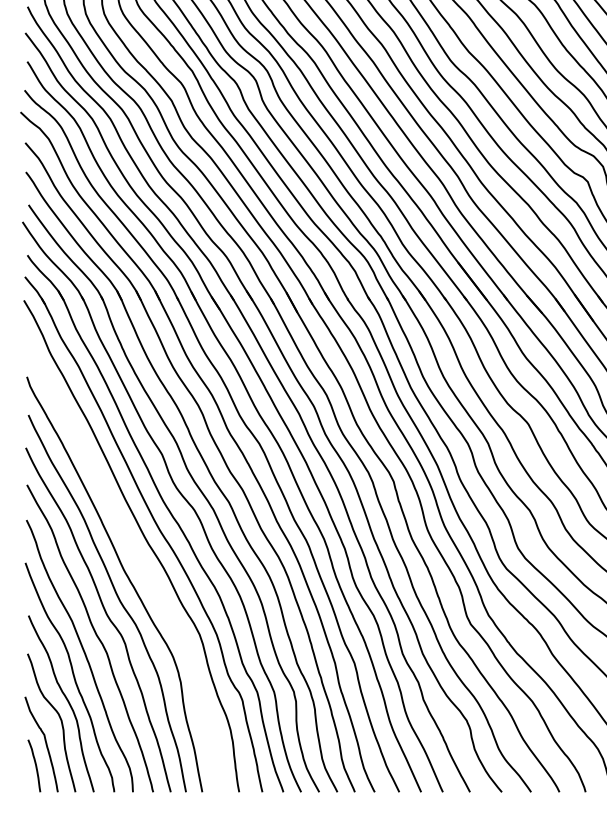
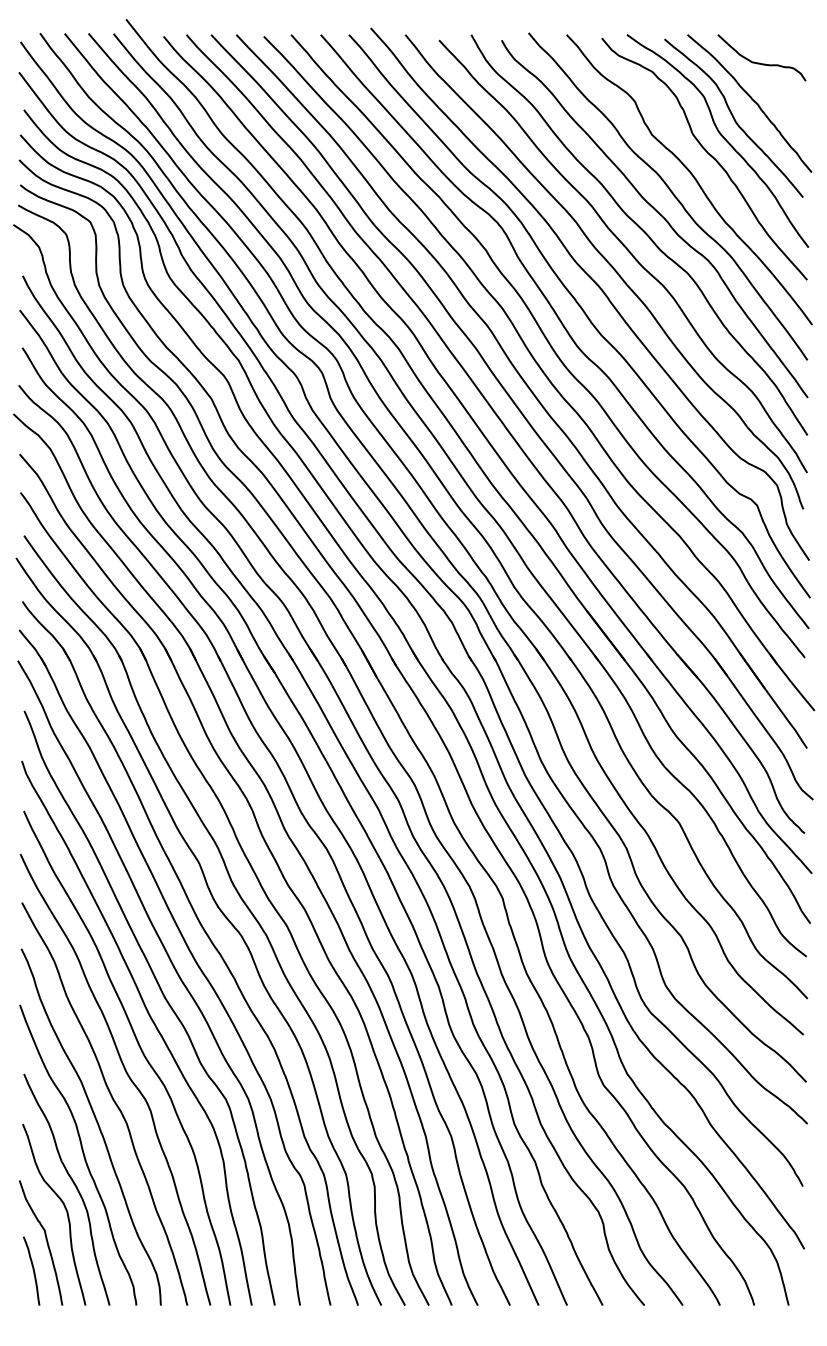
curve: (134, 557) -> (163, 997), added

